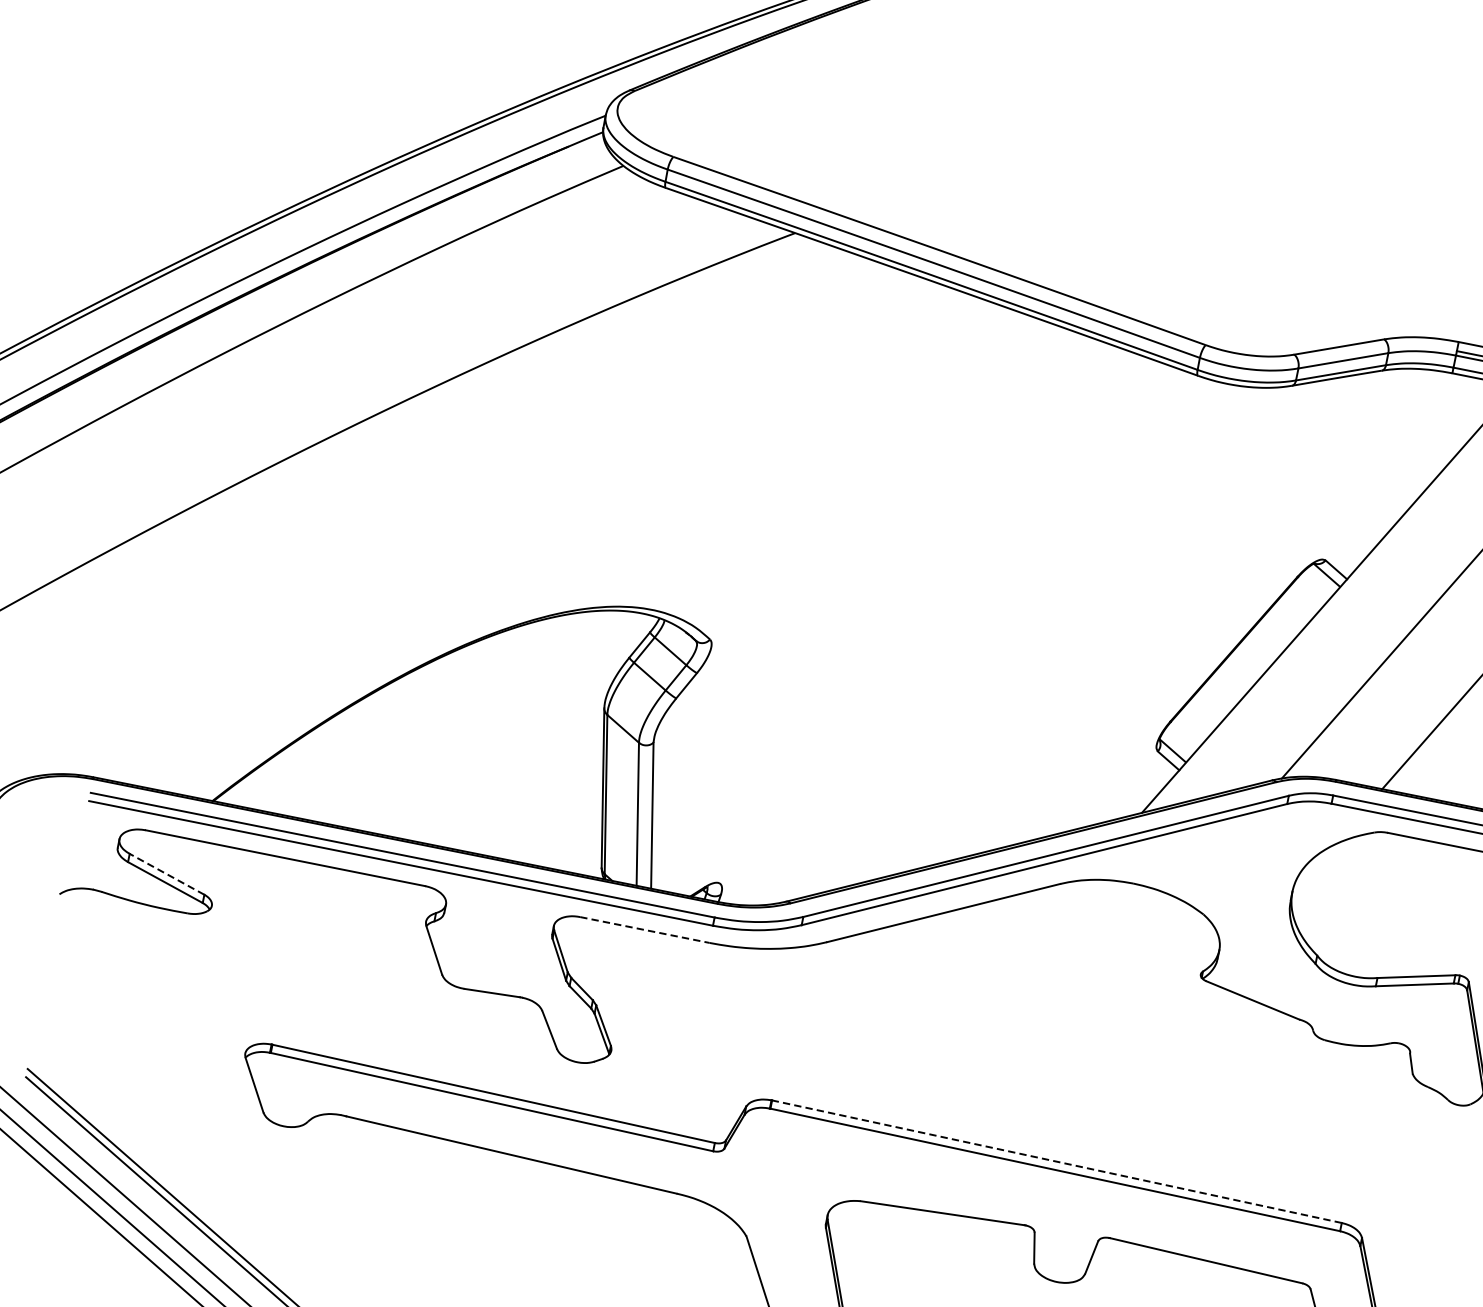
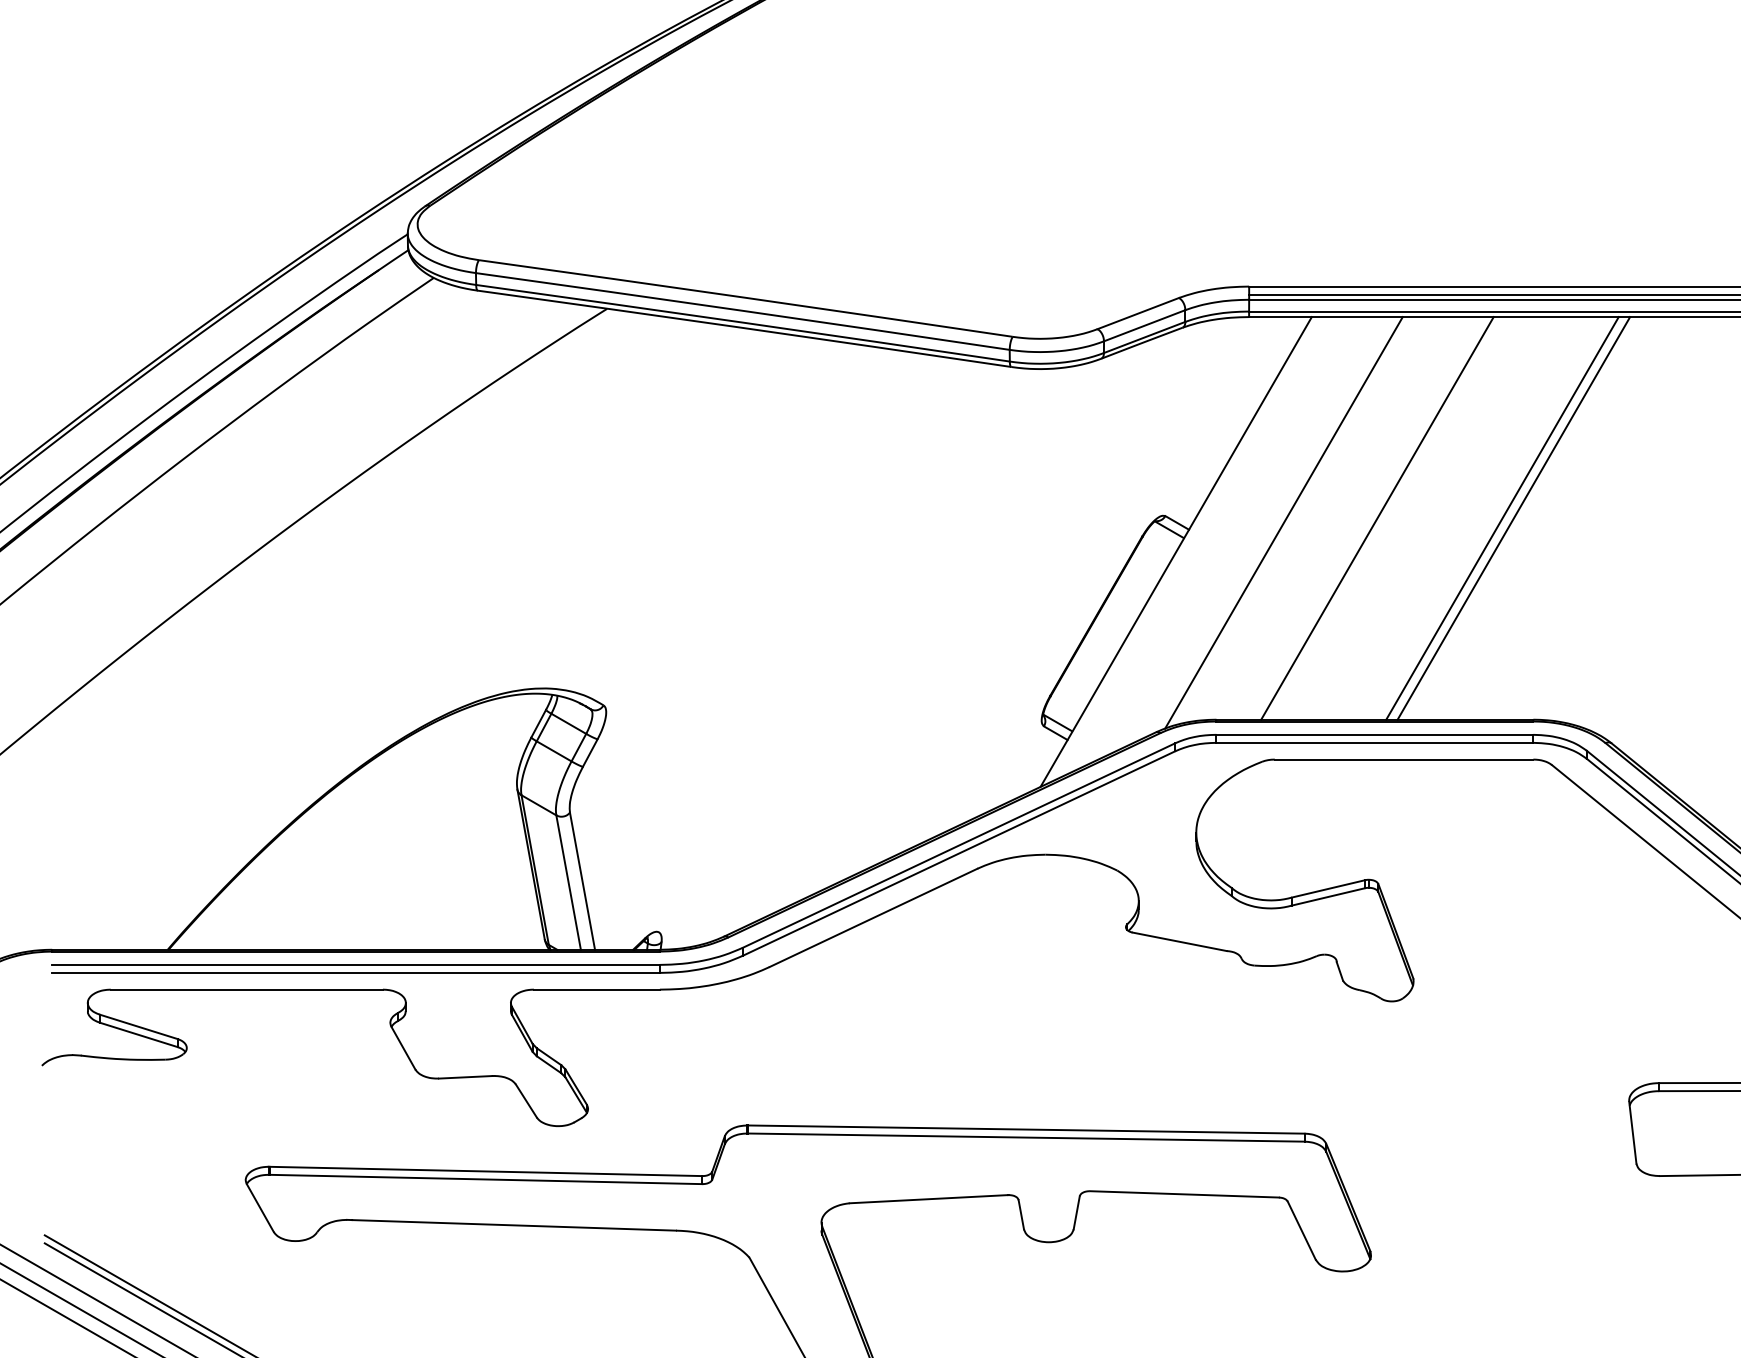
line: (166, 873) -> (138, 1026), dashed -> solid
line: (644, 929) -> (596, 989), dashed -> solid
line: (1056, 1161) -> (1025, 1129), dashed -> solid

